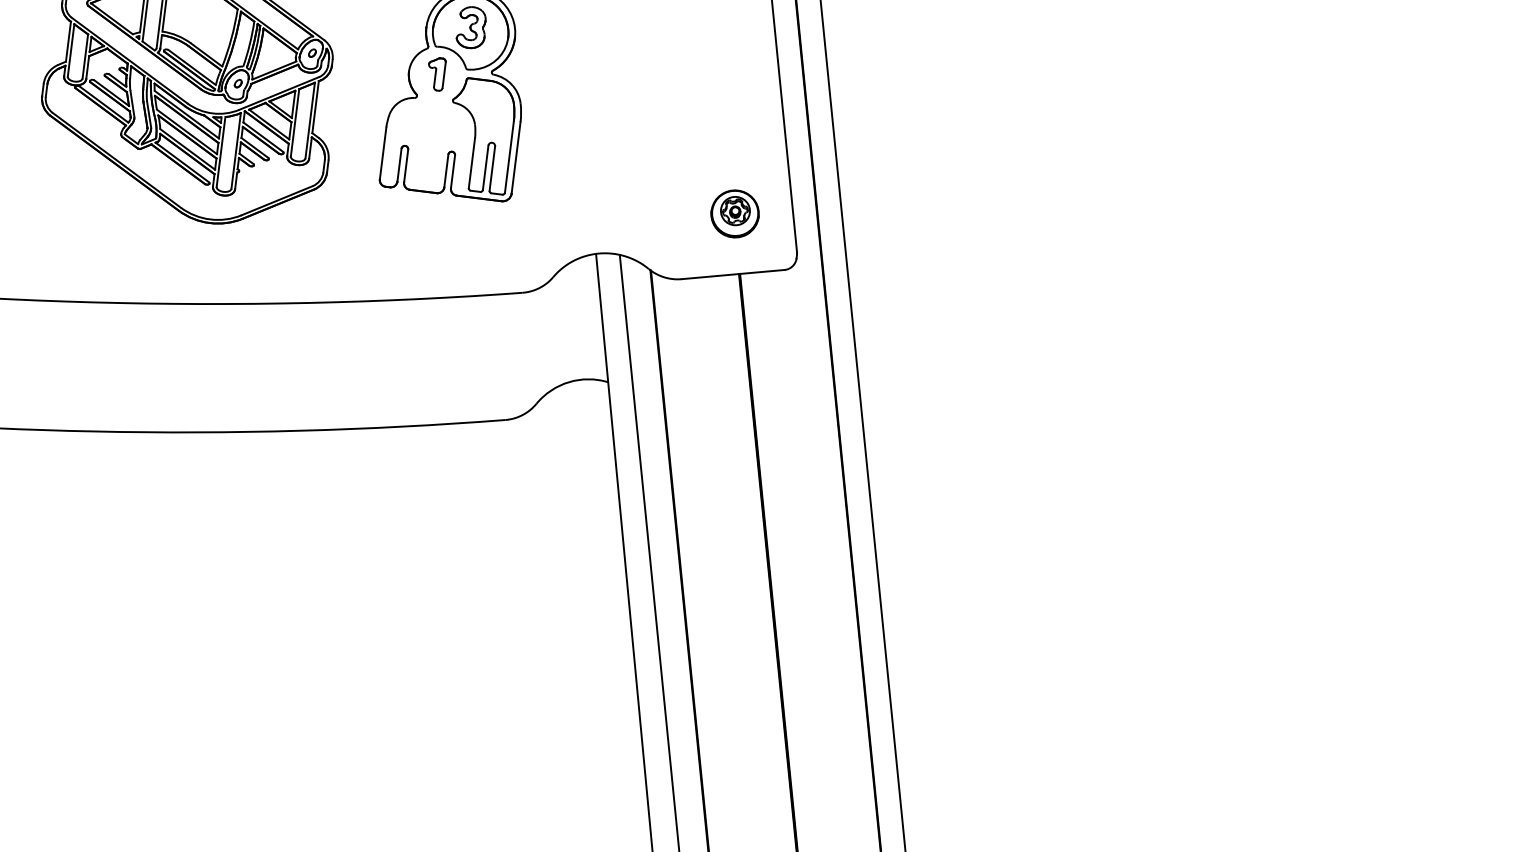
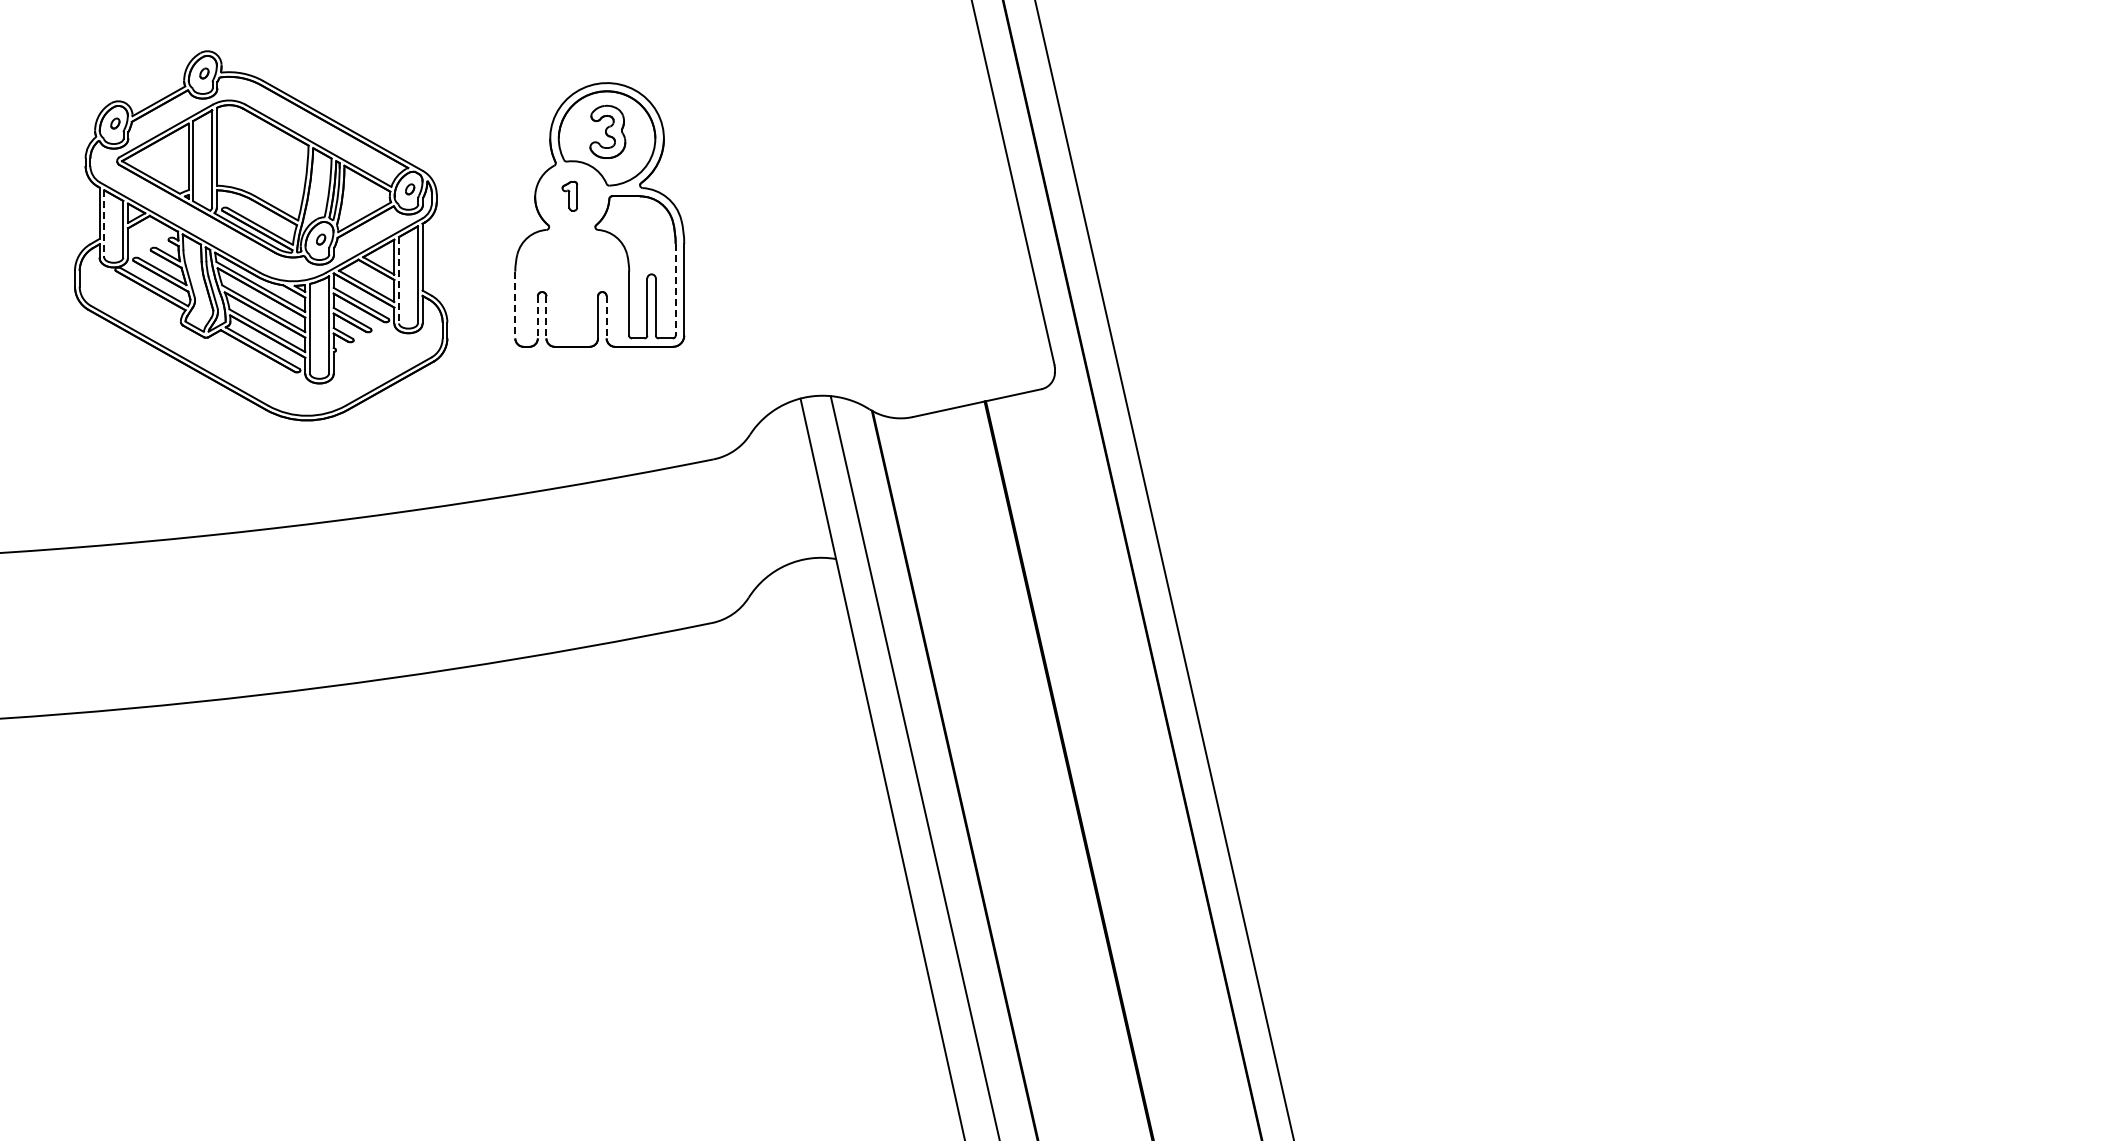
line: (71, 50) -> (104, 223), solid -> dashed
part: (435, 73) -> (569, 195), size x0.7
line: (295, 123) -> (399, 280), solid -> dashed
line: (383, 153) -> (515, 305), solid -> dashed
line: (509, 156) -> (675, 289), solid -> dashed
line: (399, 165) -> (537, 317), solid -> dashed
line: (406, 166) -> (546, 317), solid -> dashed
line: (452, 171) -> (606, 317), solid -> dashed
part: (735, 214) -> (970, 326), removed

